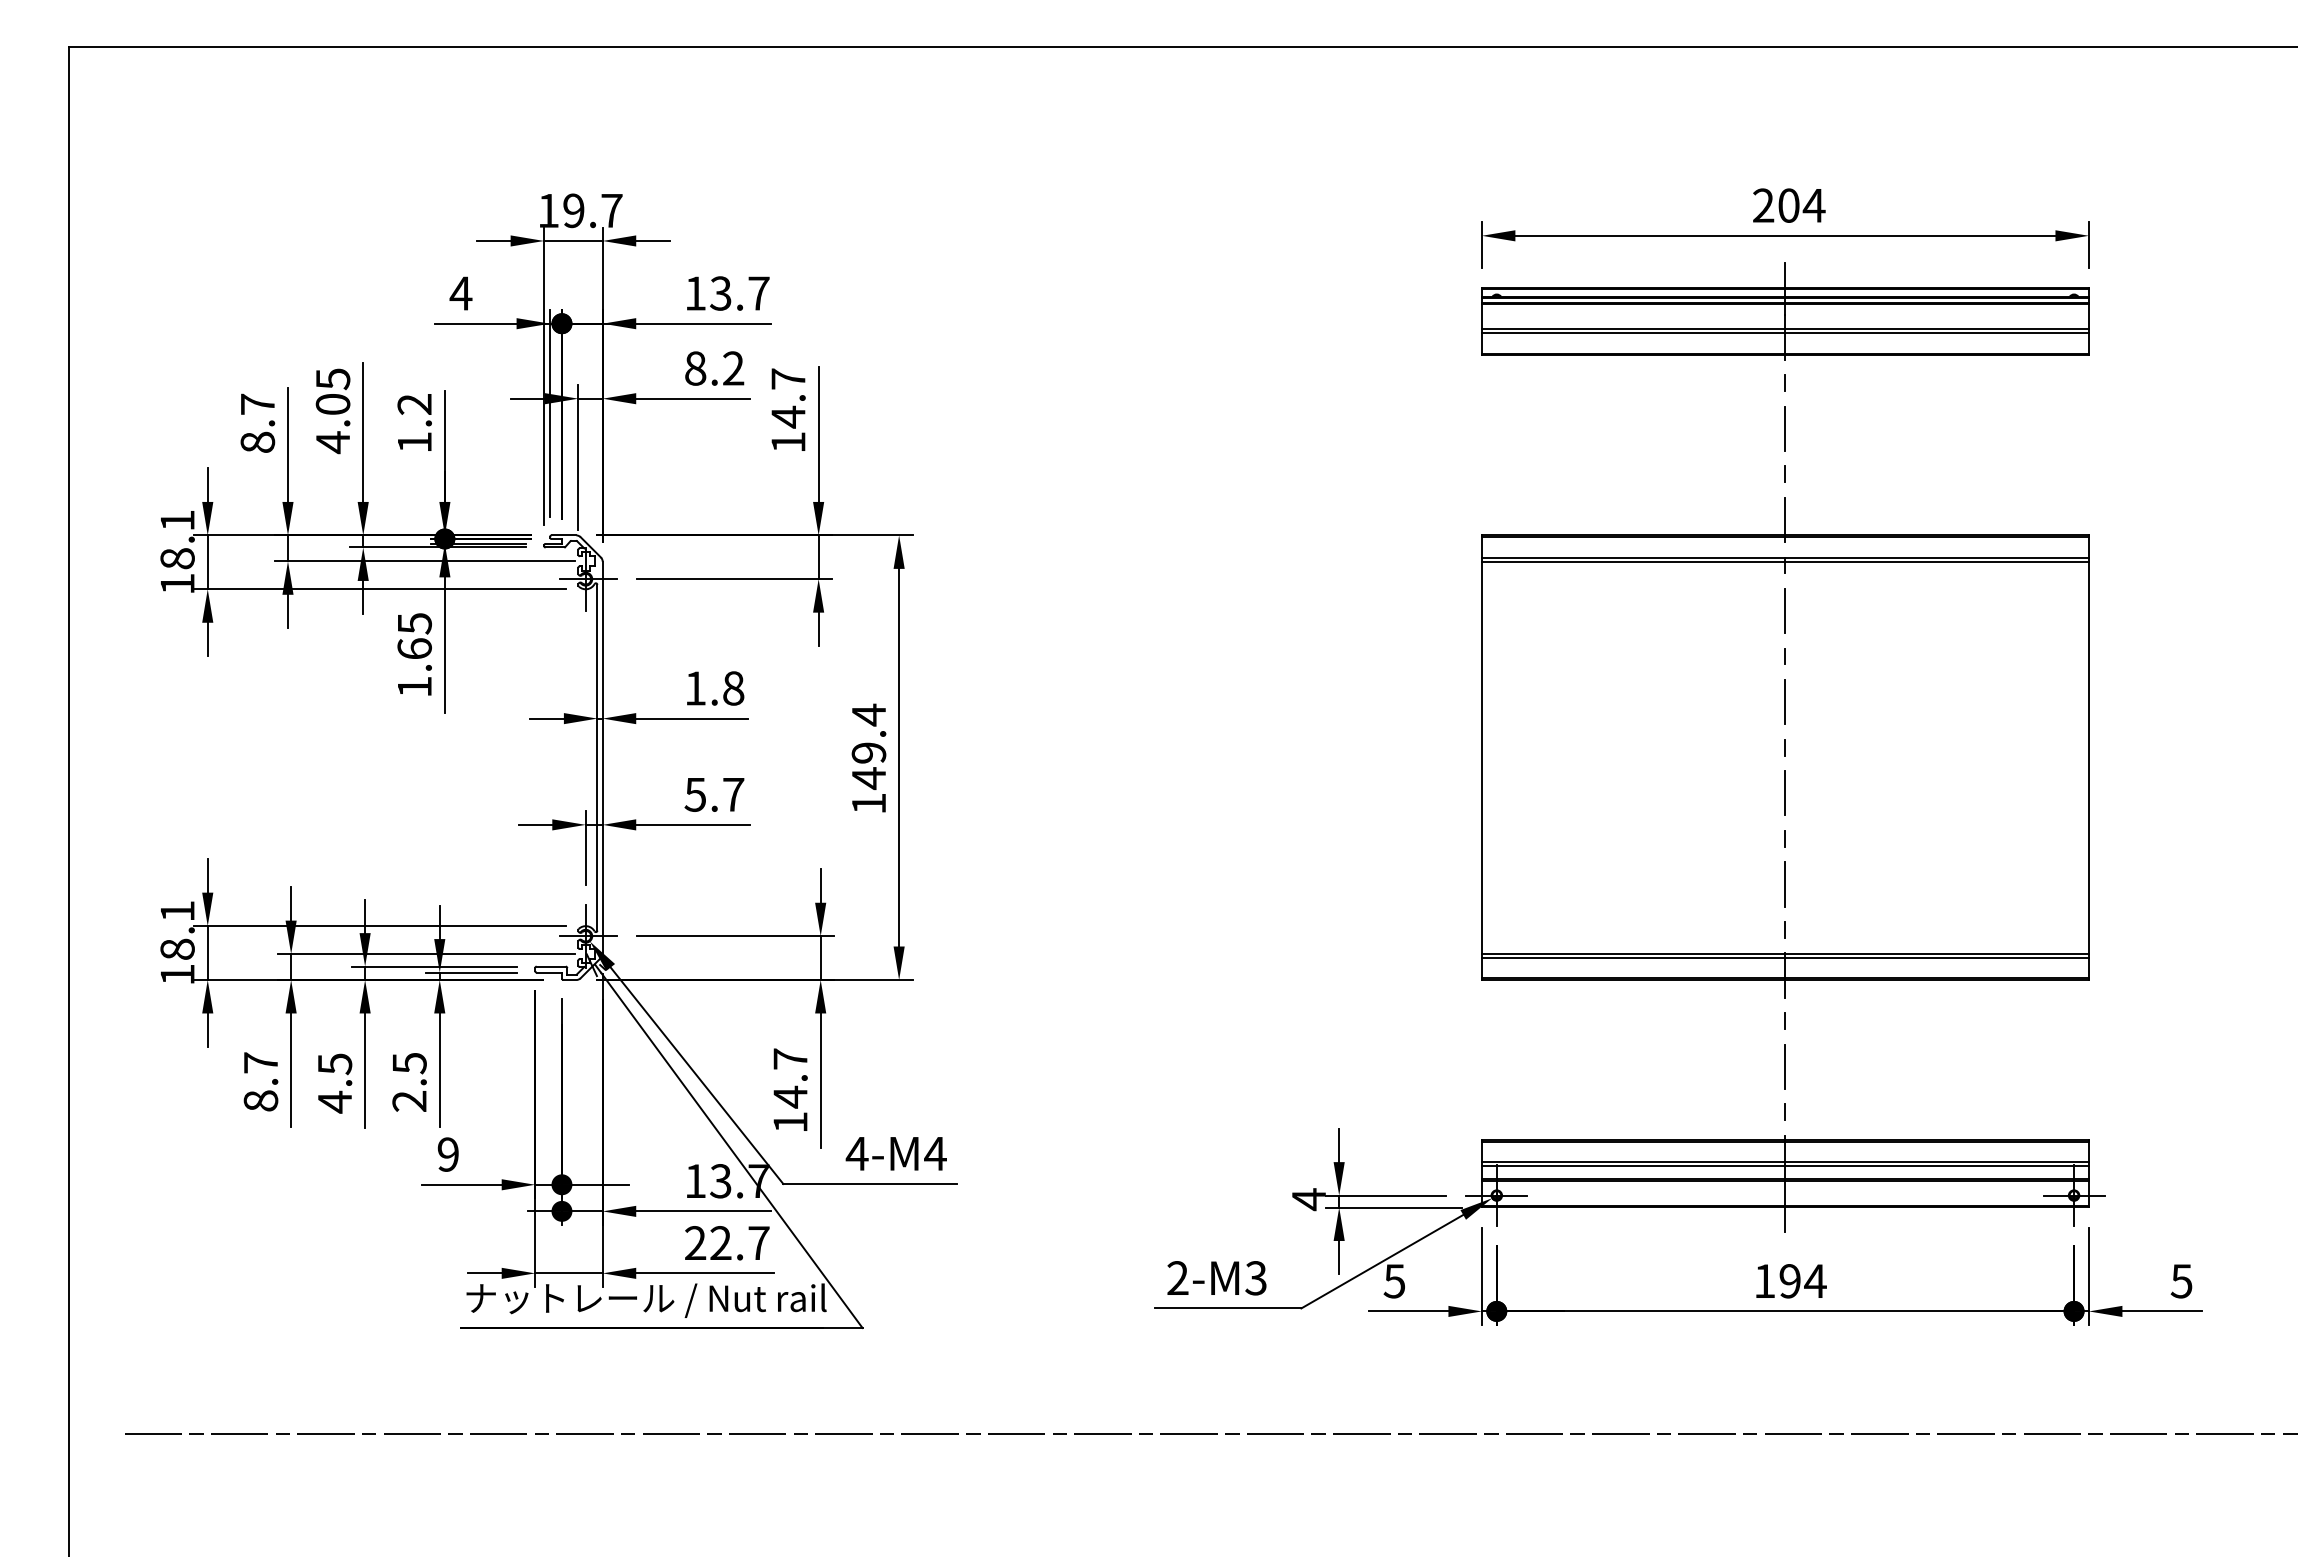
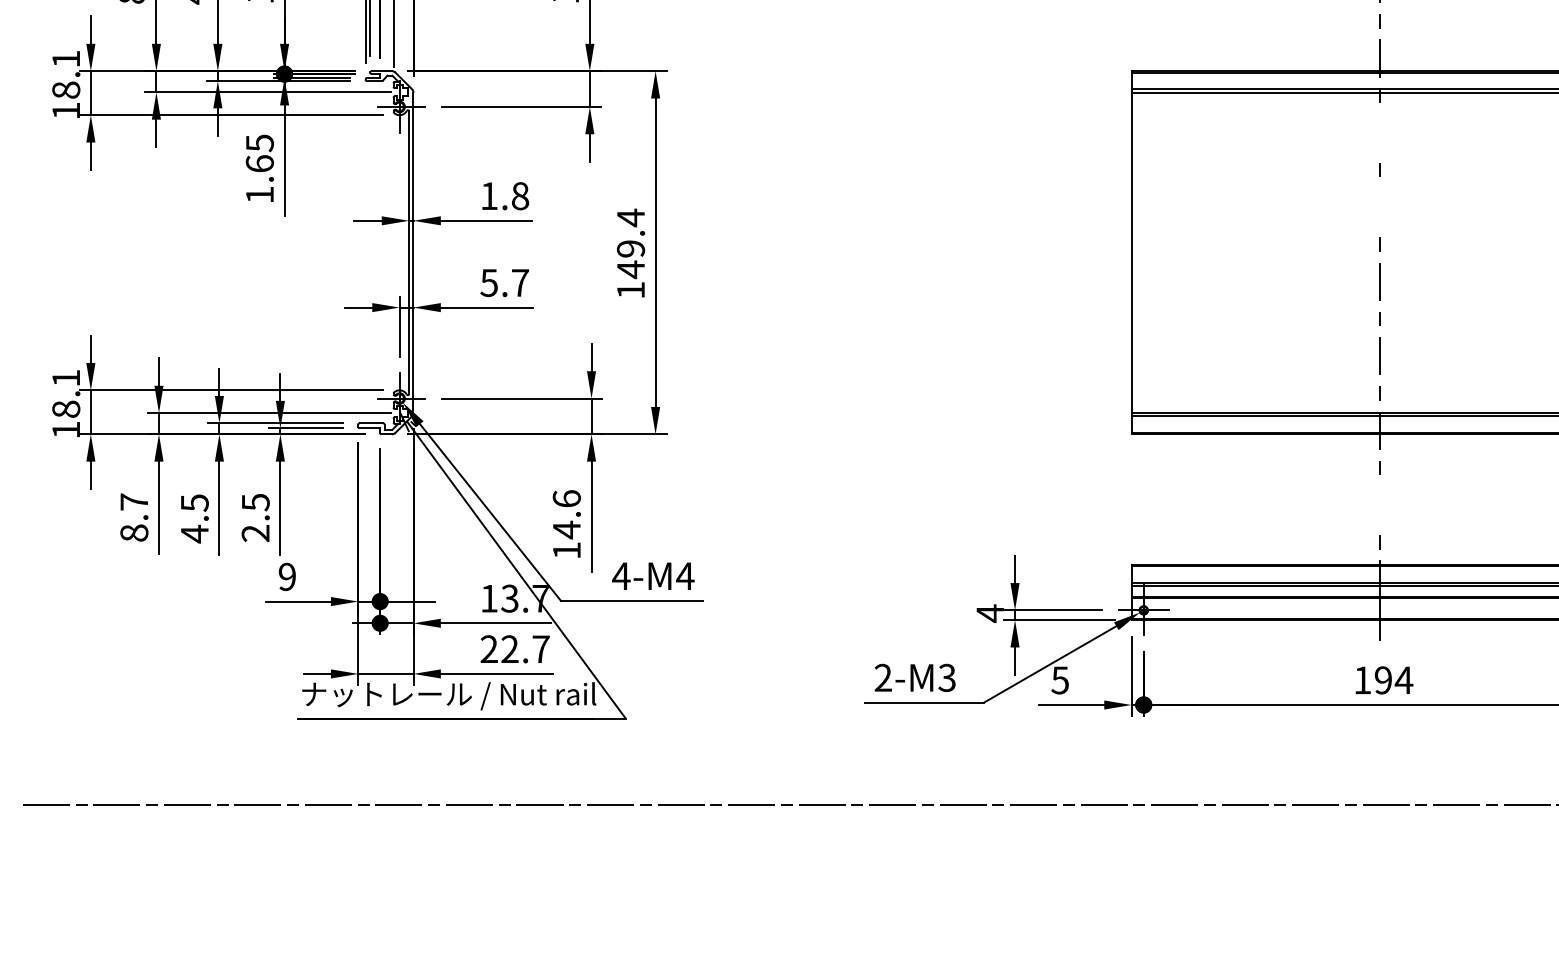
line: (1785, 610) -> (1379, 132), removed
line: (1785, 701) -> (1379, 206), removed
text: (790, 1058) -> (566, 498), 14.7 -> 14.6
line: (1785, 1066) -> (1379, 504), removed

